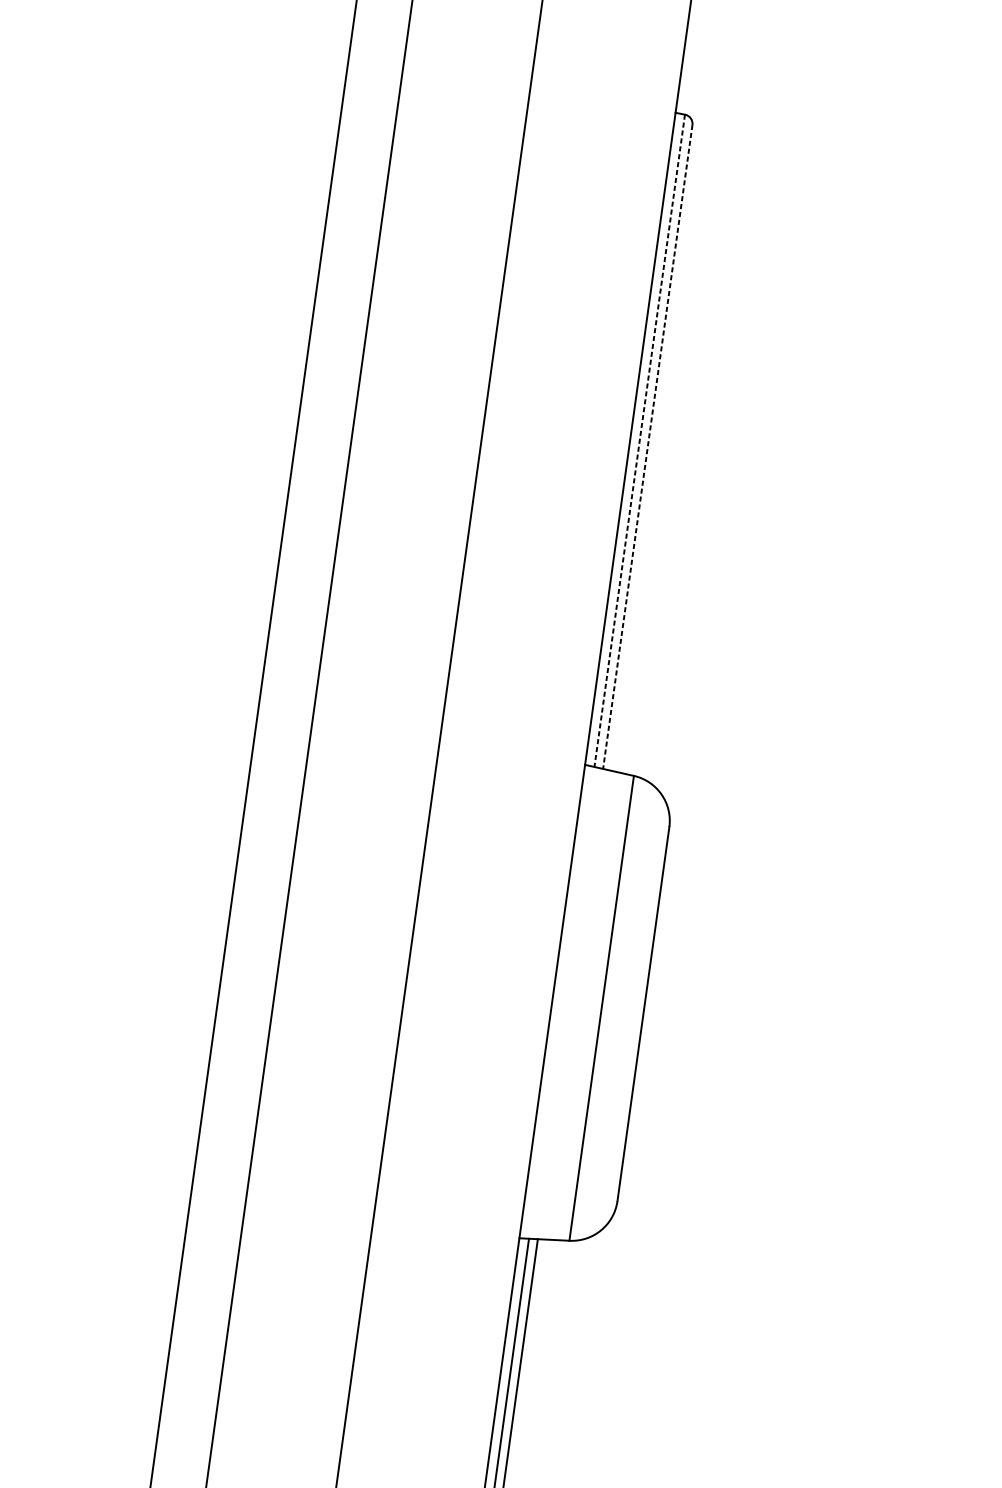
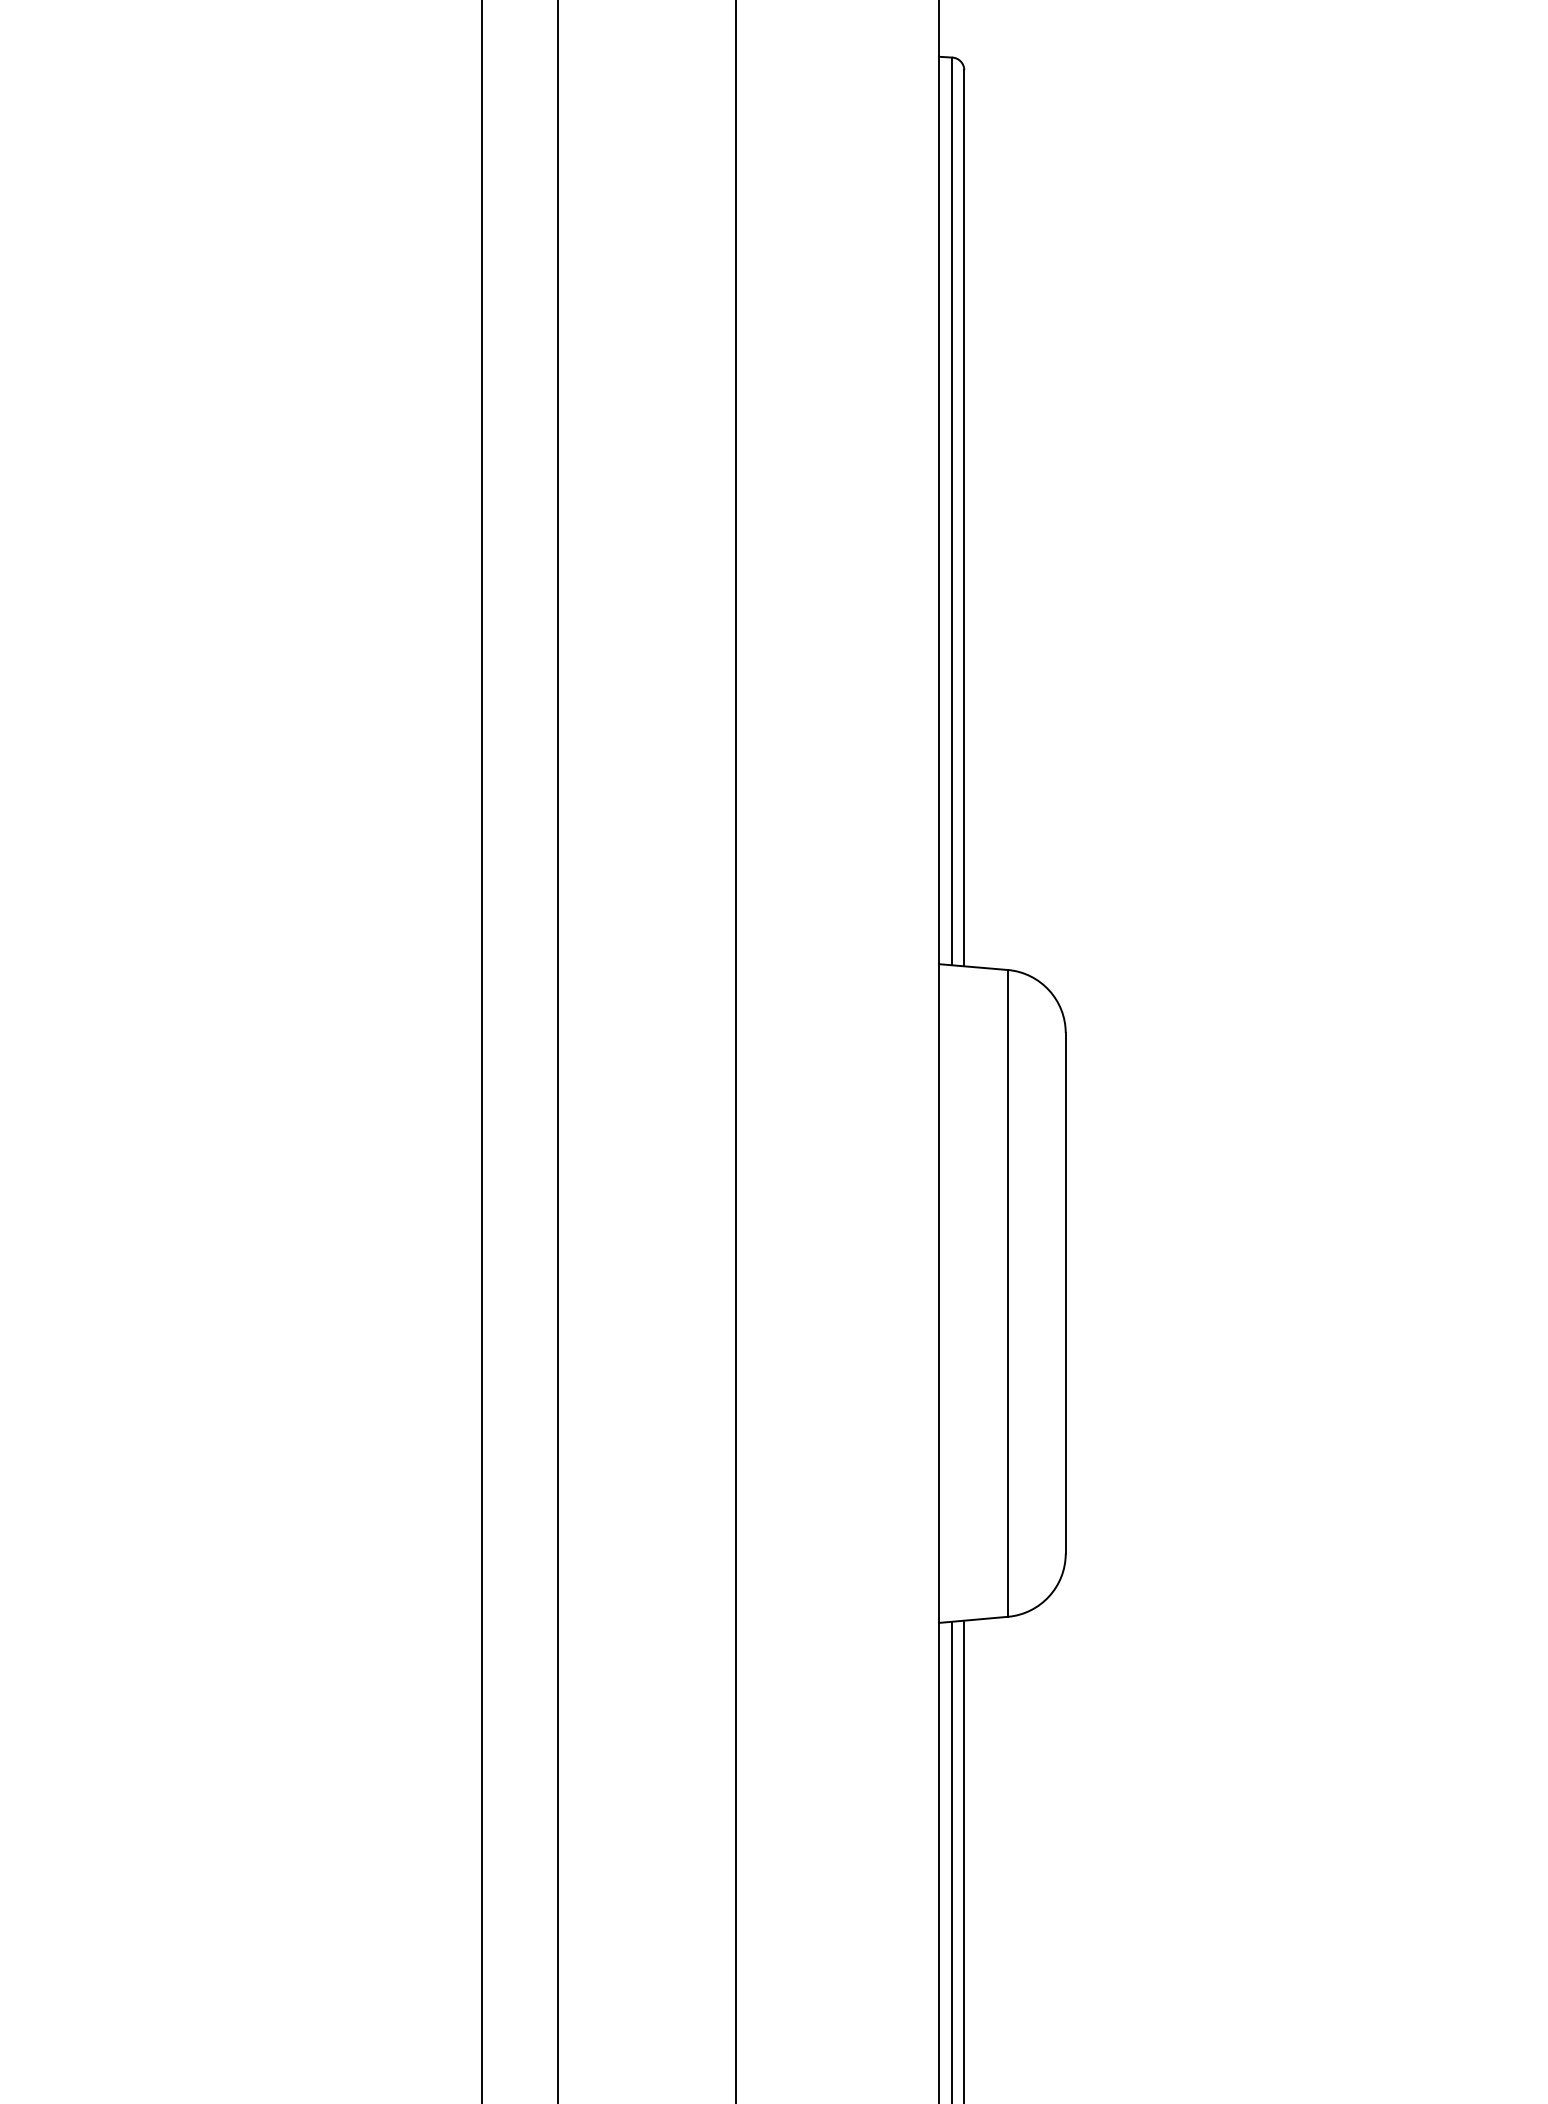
line: (640, 440) -> (952, 511), dashed -> solid
line: (647, 447) -> (964, 518), dashed -> solid

